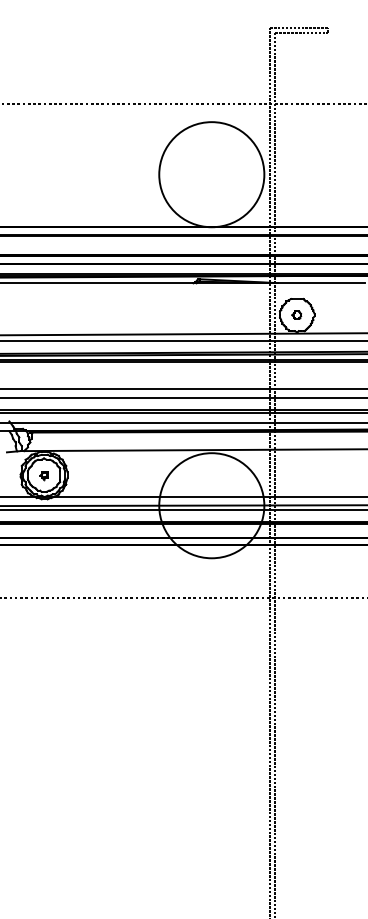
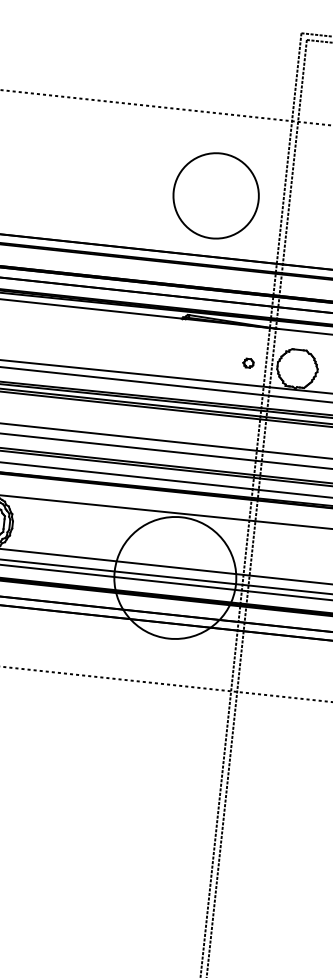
circle: (211, 174) -> (215, 195), size x0.7
part: (296, 314) -> (248, 362), moved

